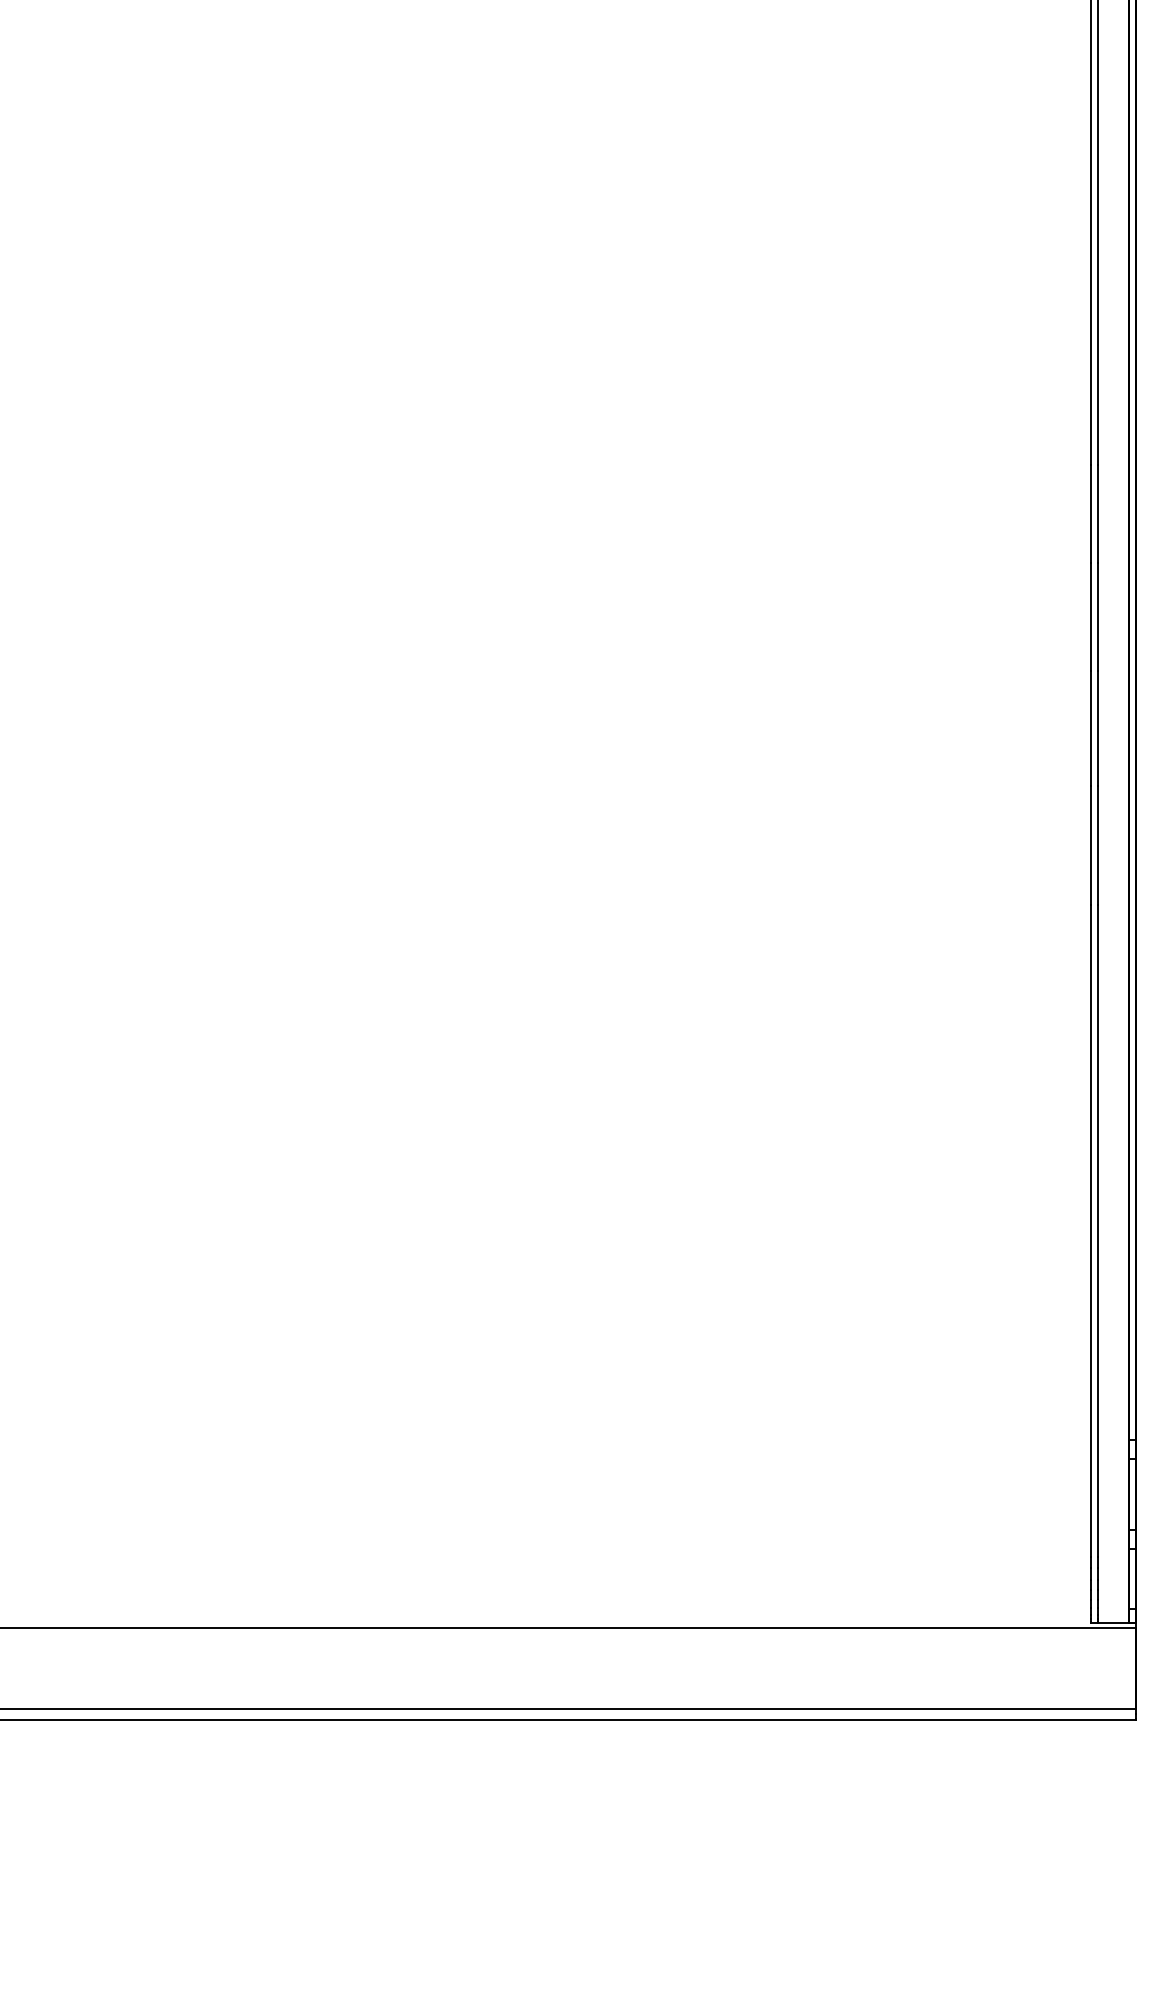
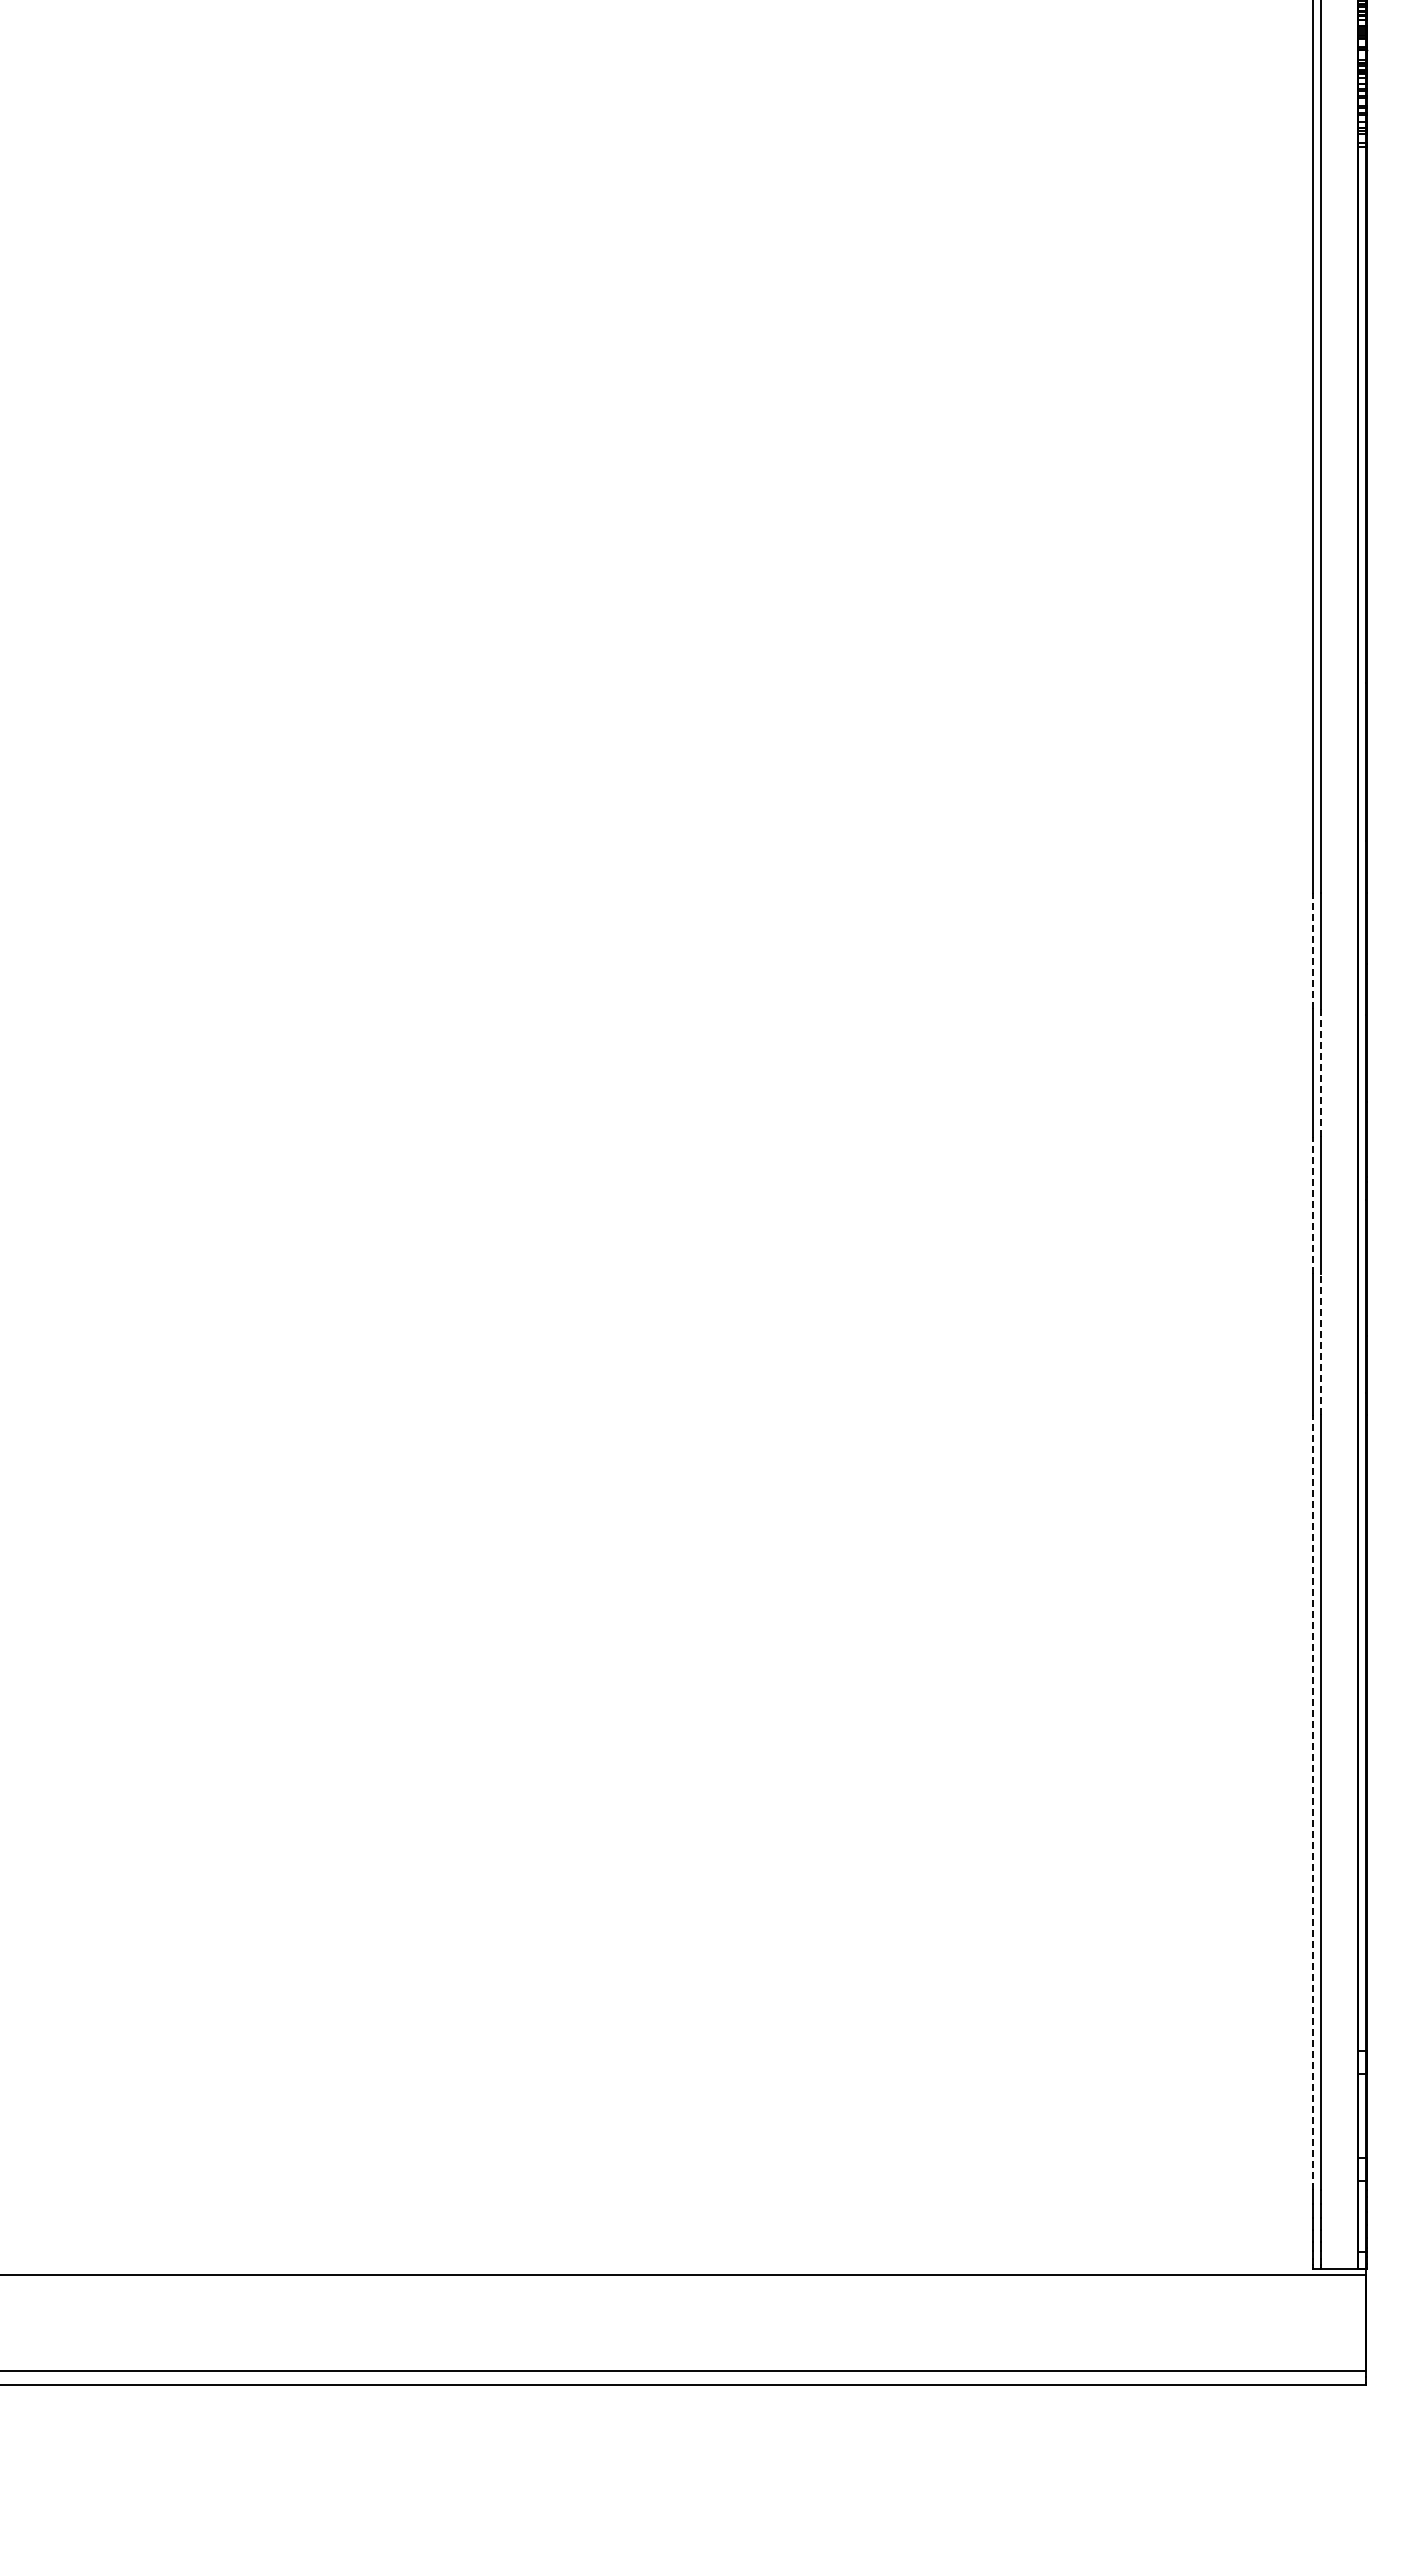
line: (1090, 513) -> (1312, 950), solid -> dashed
line: (1098, 616) -> (1321, 1072), solid -> dashed
line: (1090, 728) -> (1312, 1205), solid -> dashed
line: (1098, 845) -> (1321, 1344), solid -> dashed
line: (1090, 1230) -> (1312, 1802), solid -> dashed

